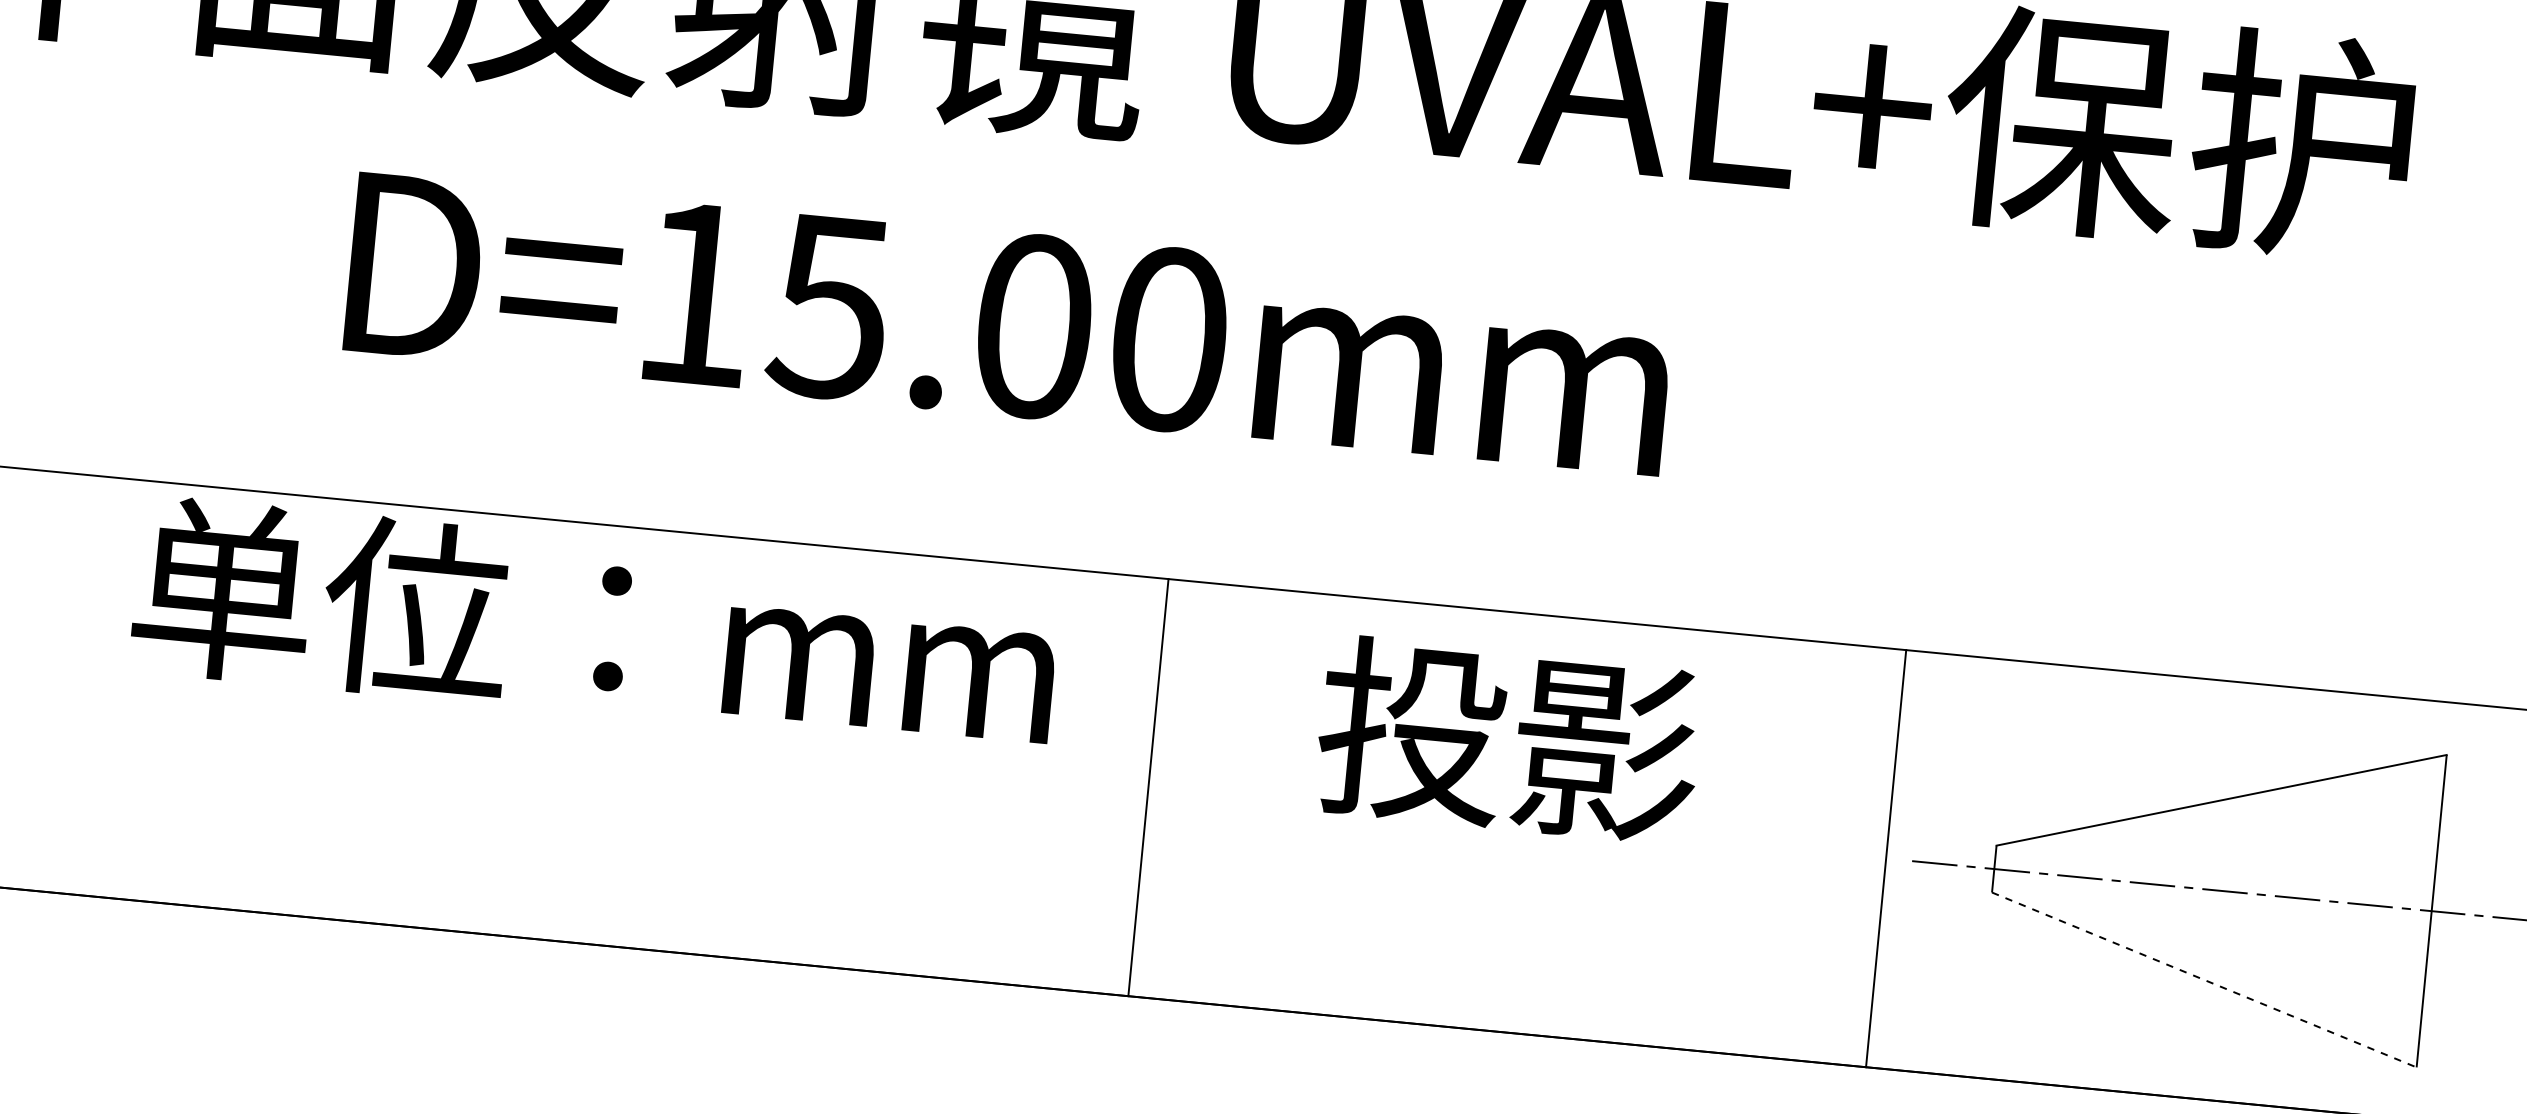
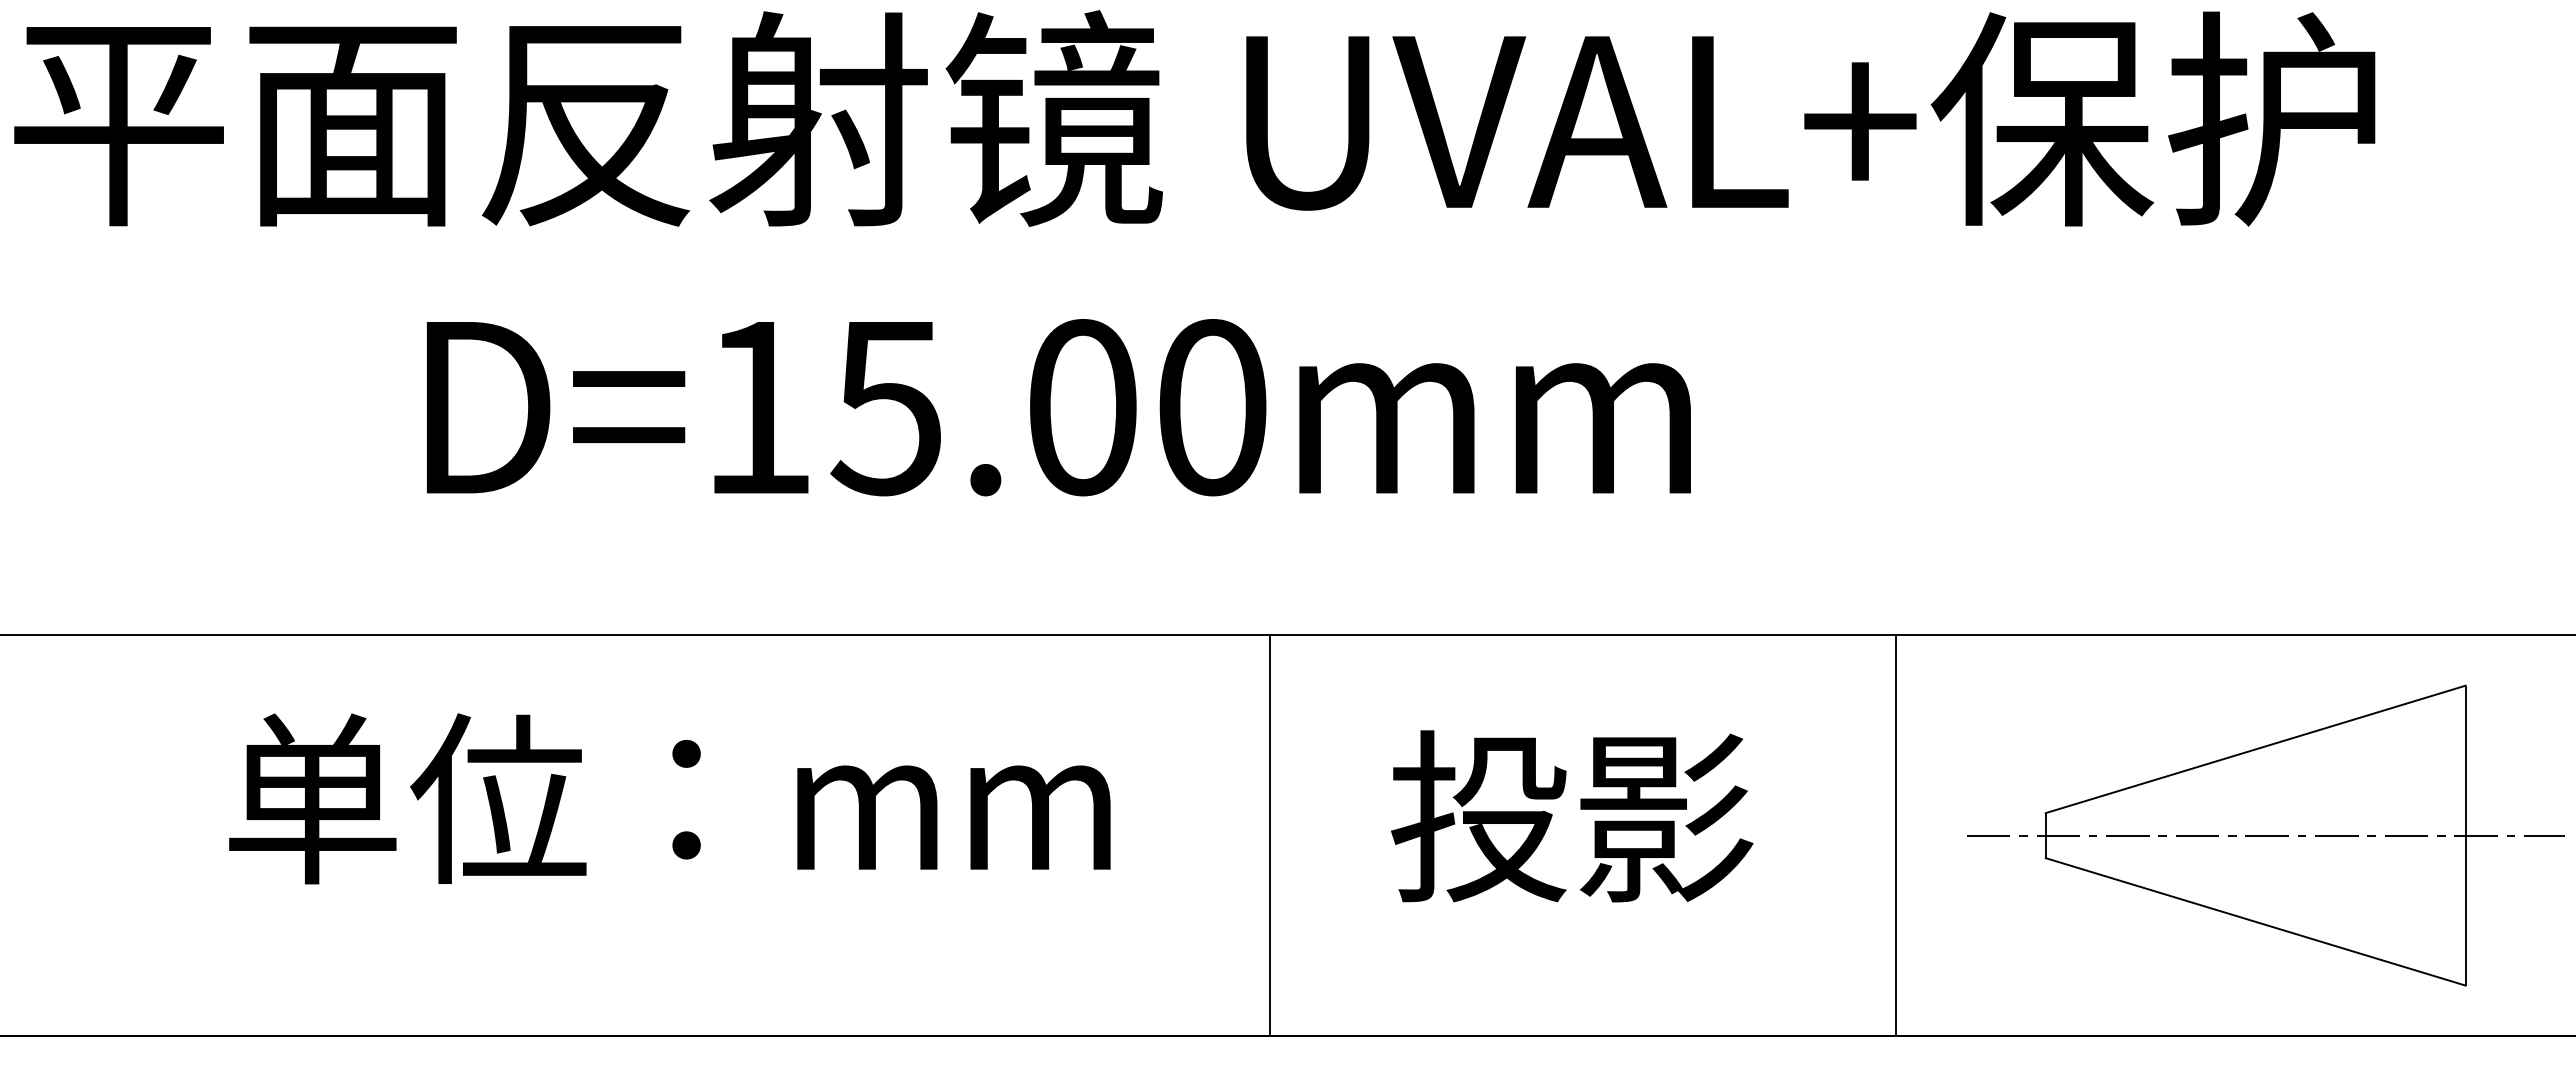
text: (594, 625) -> (669, 798), moved
text: (1509, 740) -> (1572, 816), moved
line: (1148, 787) -> (1269, 835), moved
line: (1885, 858) -> (1895, 835), moved
line: (2205, 980) -> (2256, 922), dashed -> solid

